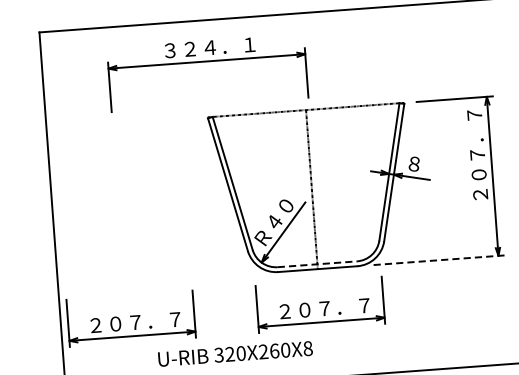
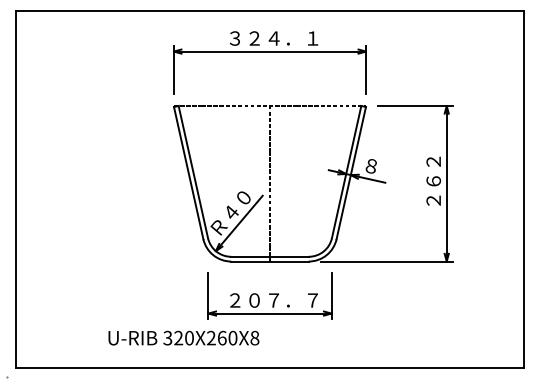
part: (206, 62) -> (269, 52), moved
text: (476, 145) -> (433, 152), ２０７．７ -> ２６２
line: (436, 260) -> (386, 261), dashed -> solid
line: (317, 263) -> (270, 256), dashed -> solid
part: (130, 317) -> (84, 295), removed

